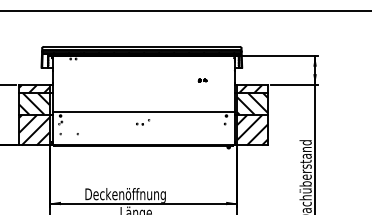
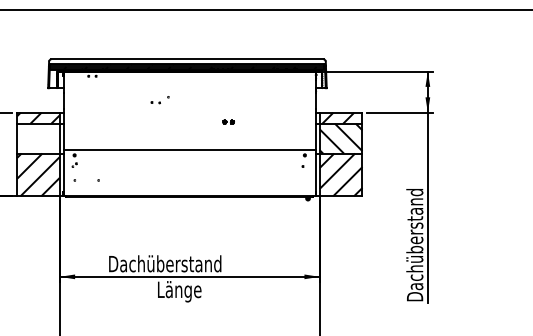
part: (202, 80) -> (228, 121), moved
hatch: (34, 103) -> (38, 138), removed
part: (142, 122) -> (159, 100), moved
text: (129, 195) -> (170, 265), Deckenöffnung -> Dachüberstand

